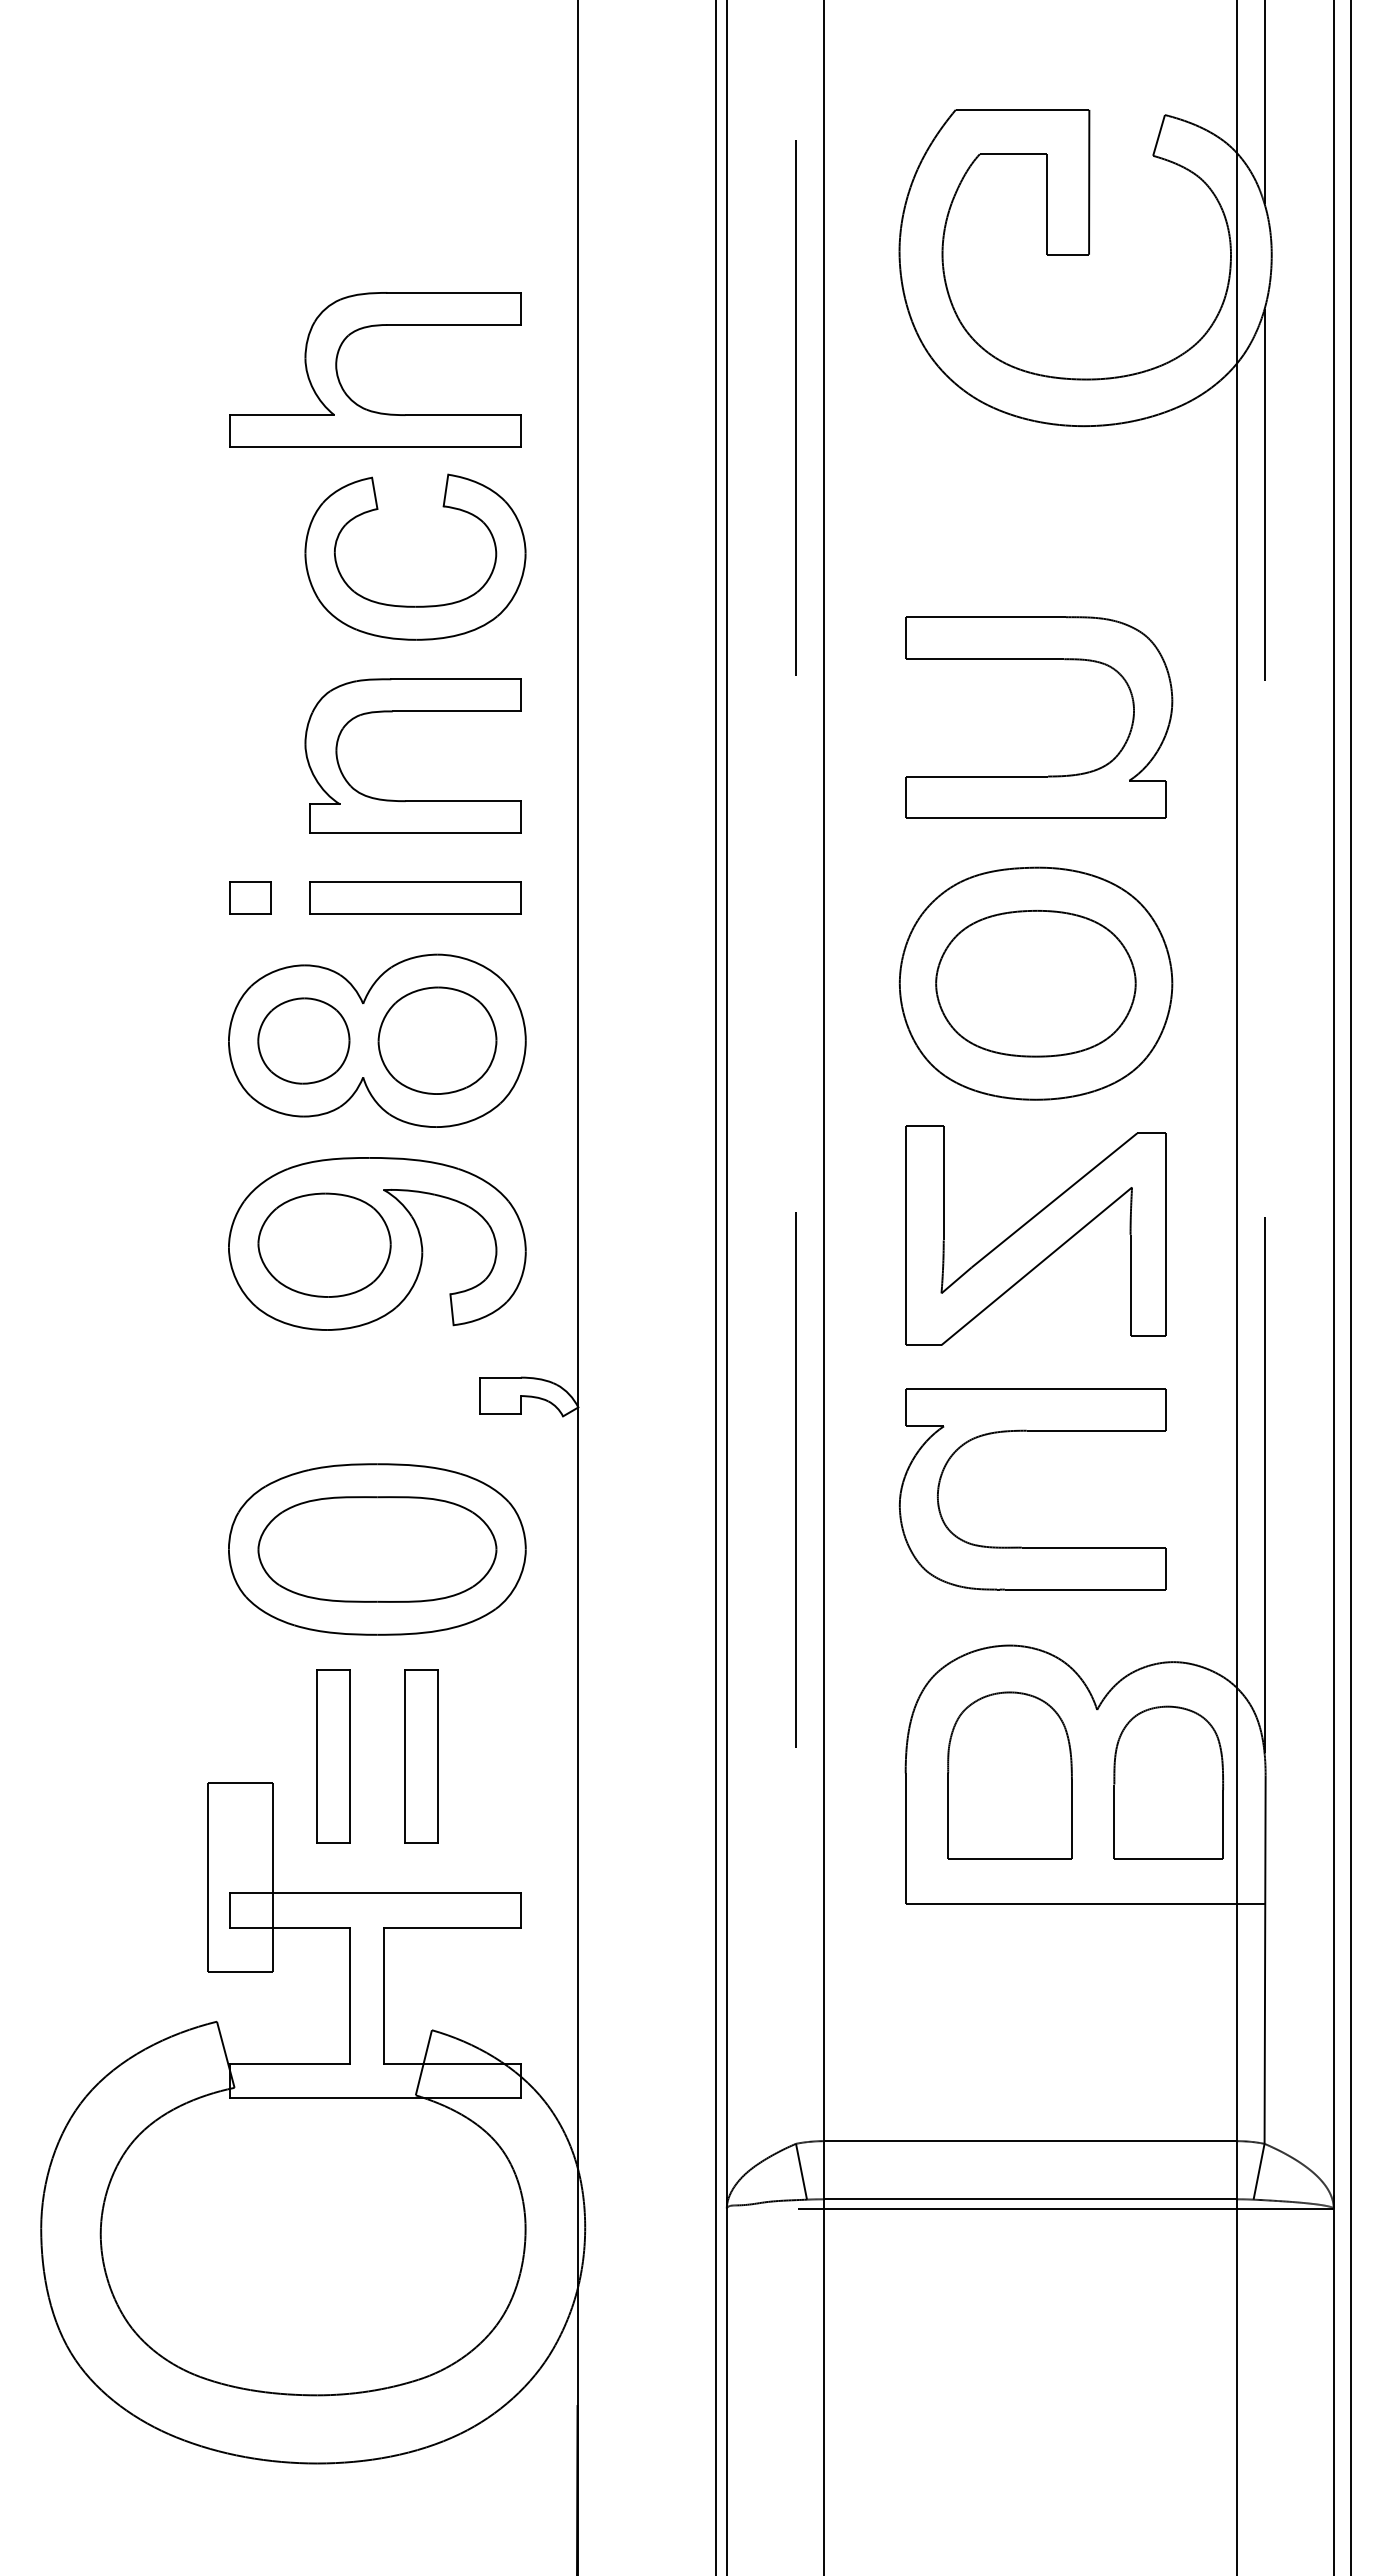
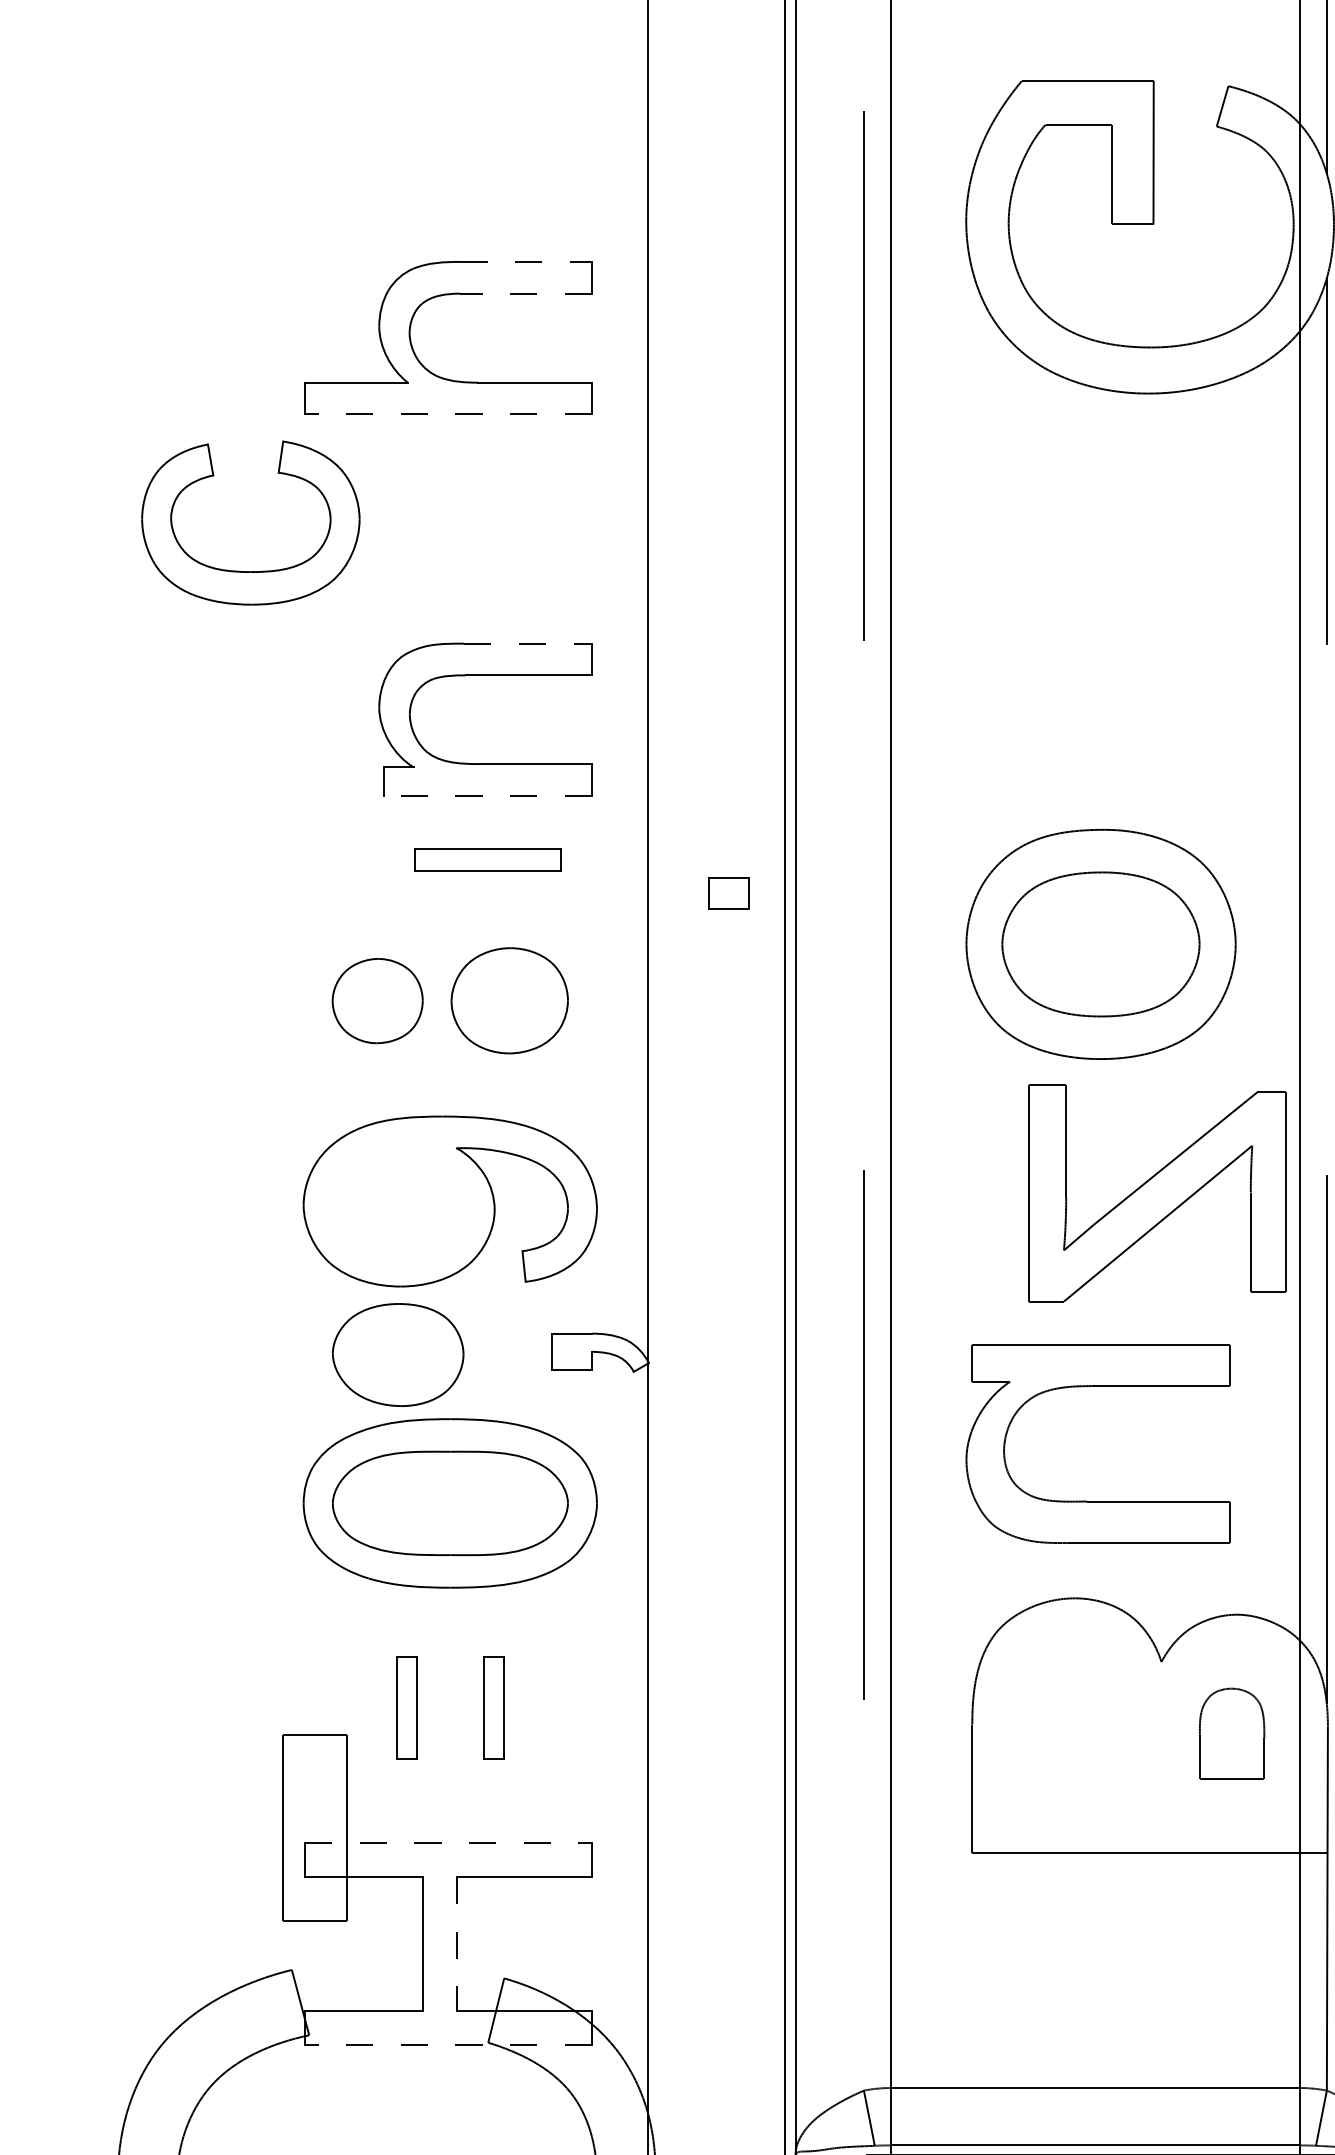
line: (454, 292) -> (526, 261), solid -> dashed
line: (454, 325) -> (526, 294), solid -> dashed
line: (374, 447) -> (447, 414), solid -> dashed
part: (415, 605) -> (250, 570), moved
part: (1039, 659) -> (1104, 624), removed
line: (456, 679) -> (528, 643), solid -> dashed
line: (415, 833) -> (487, 796), solid -> dashed
part: (250, 897) -> (729, 892), moved
part: (415, 897) -> (487, 859), size x0.7
part: (377, 1040) -> (450, 1000), removed
part: (1035, 1235) -> (1156, 1193), moved
part: (324, 1244) -> (398, 1354), moved
part: (333, 1756) -> (406, 1707), size x0.6
part: (421, 1756) -> (493, 1707), size x0.6
part: (1009, 1775) -> (1074, 1726), removed
part: (1168, 1782) -> (1231, 1733), size x0.6
line: (375, 1892) -> (448, 1842), solid -> dashed
line: (383, 1995) -> (456, 1944), solid -> dashed
line: (374, 2098) -> (447, 2045), solid -> dashed

